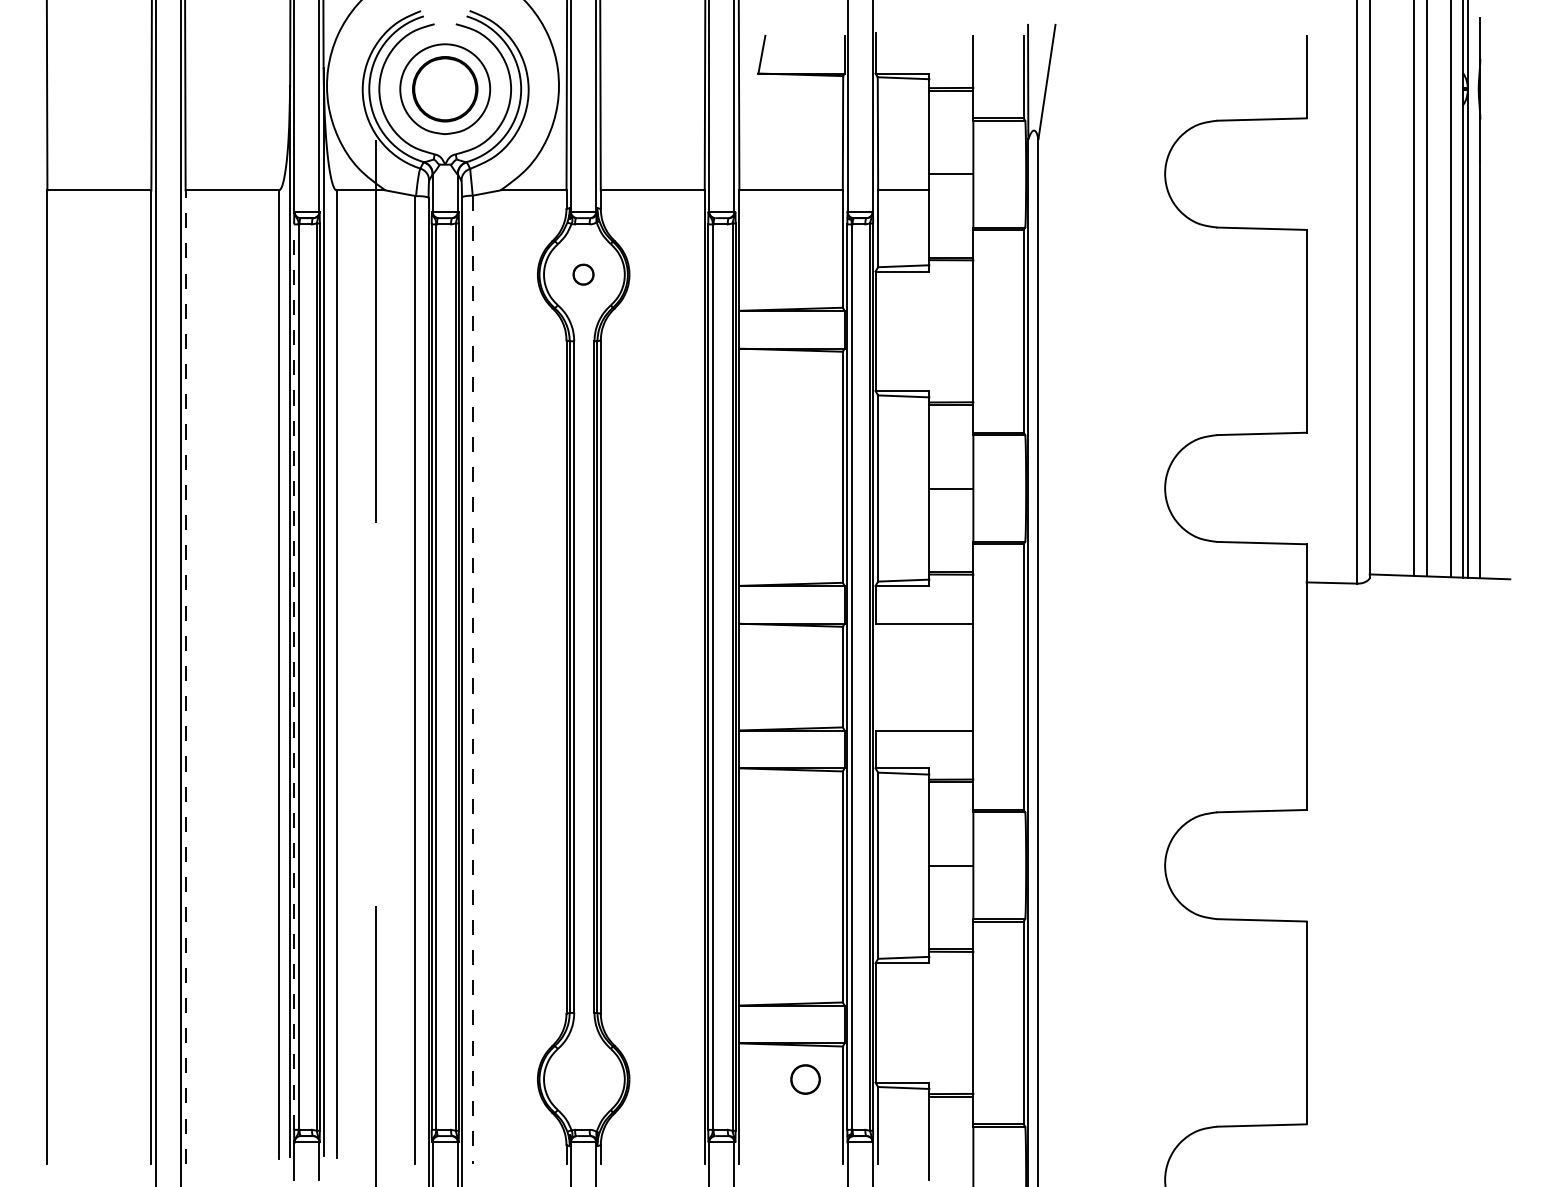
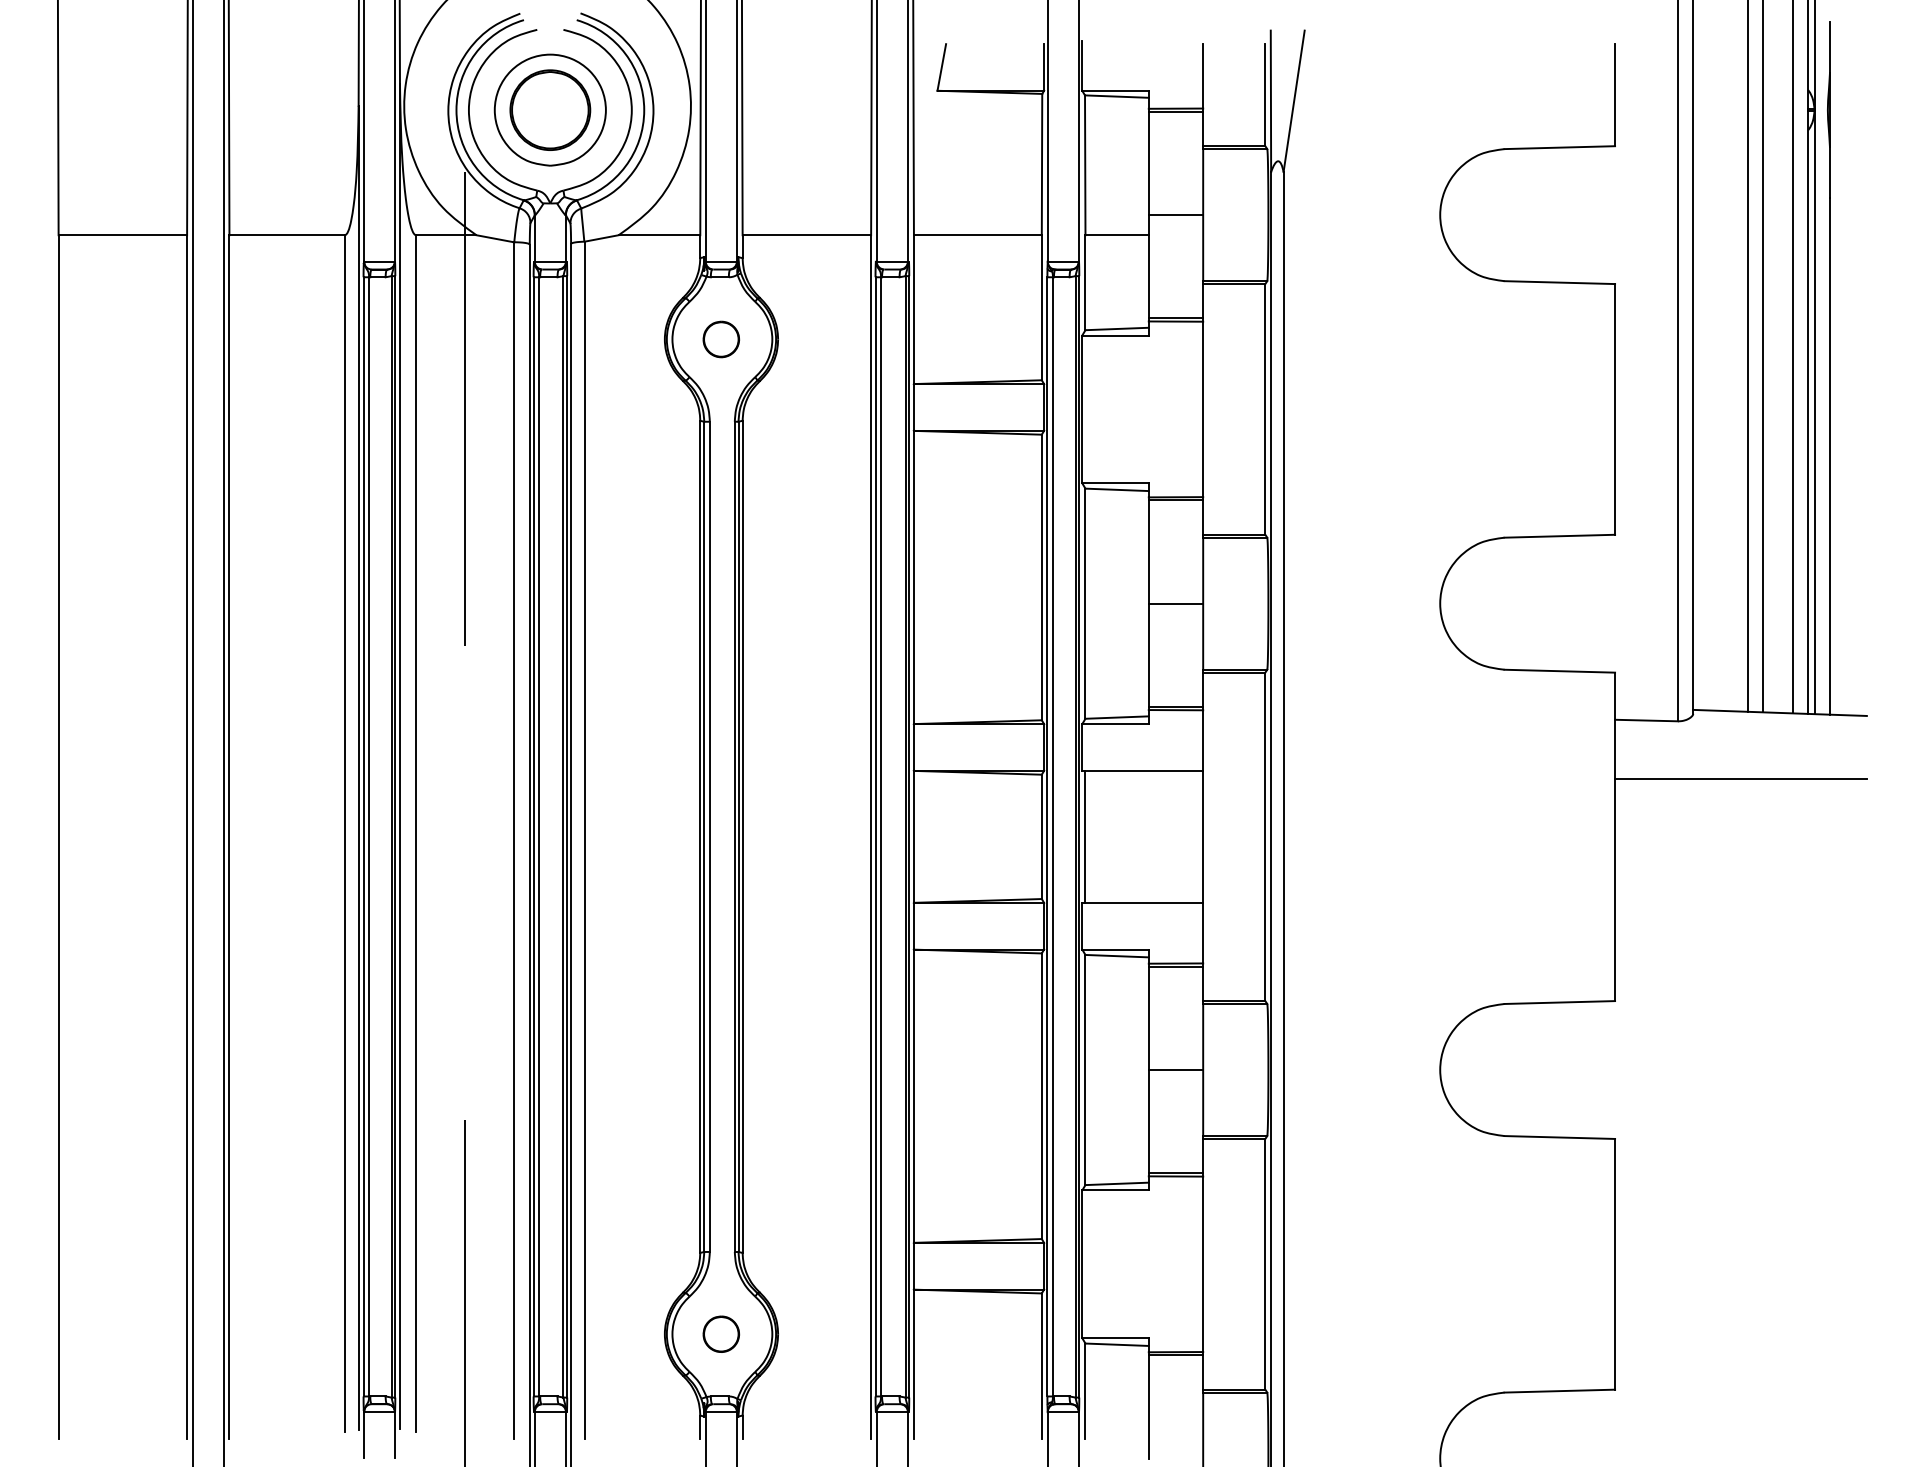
part: (583, 274) -> (721, 339), size x1.43
line: (1408, 629) -> (1741, 777), added
line: (878, 676) -> (1085, 836), added
line: (185, 677) -> (229, 837), dashed -> solid
line: (294, 677) -> (364, 837), dashed -> solid
line: (473, 680) -> (585, 841), dashed -> solid
part: (805, 1079) -> (721, 1334), moved

